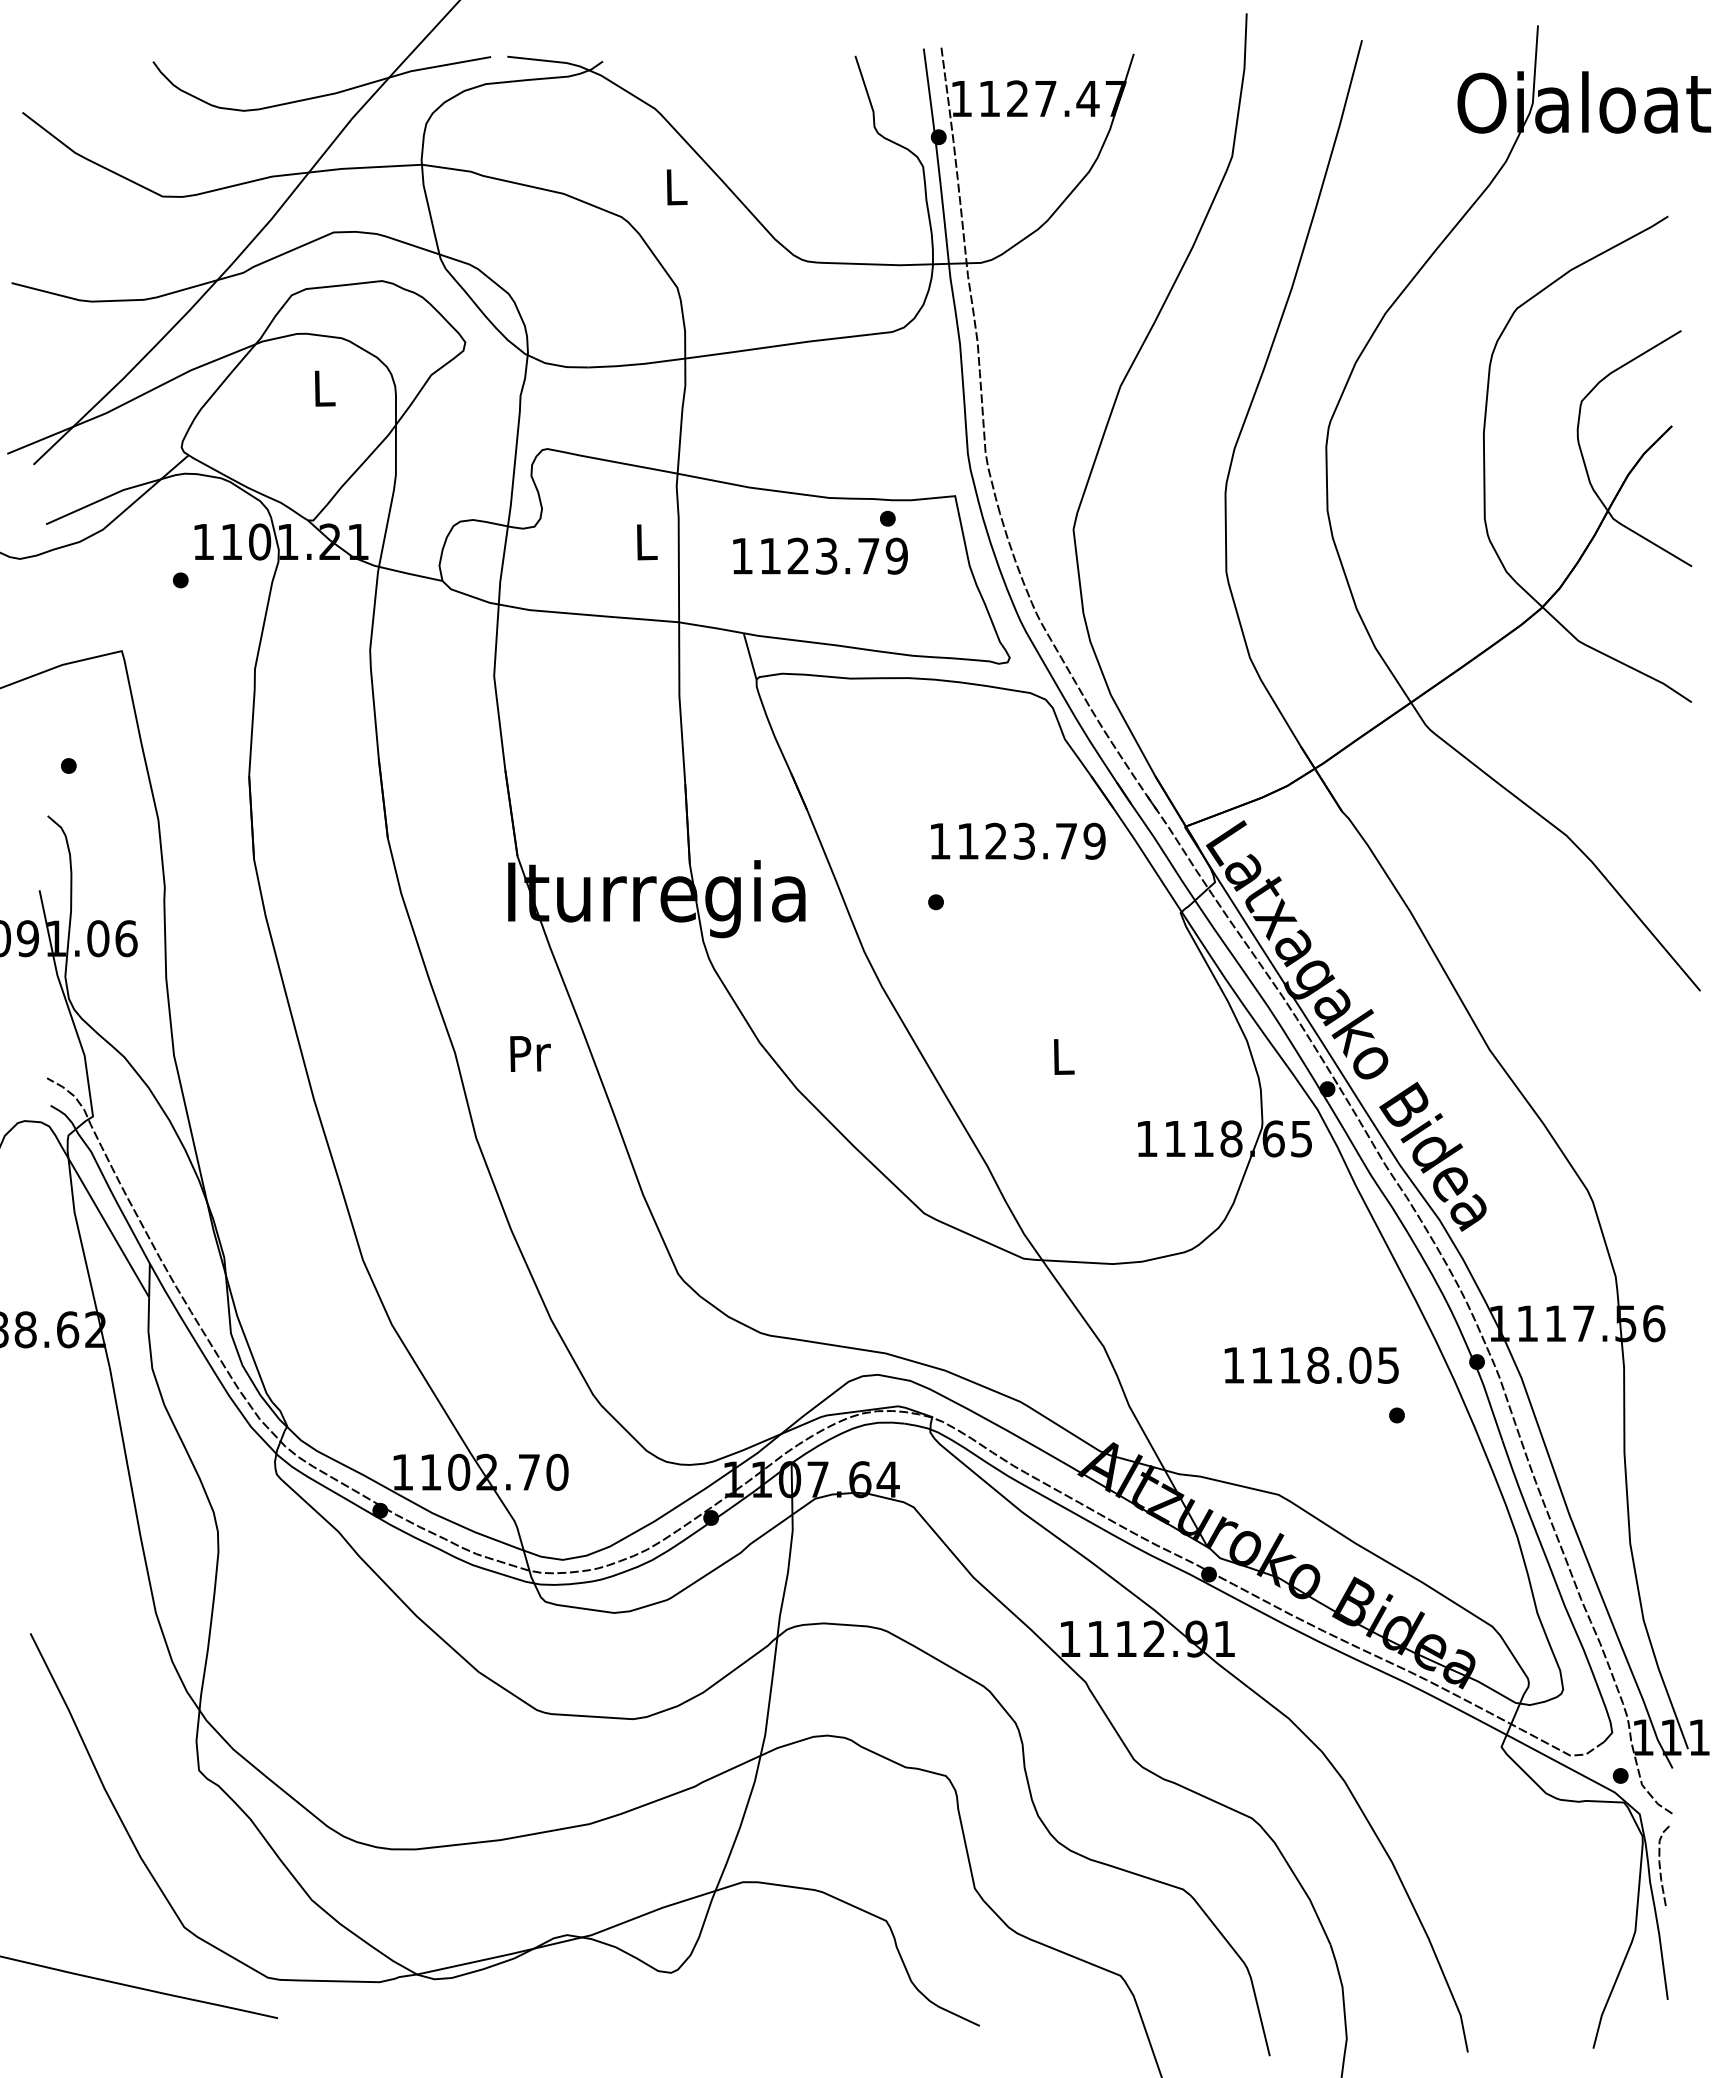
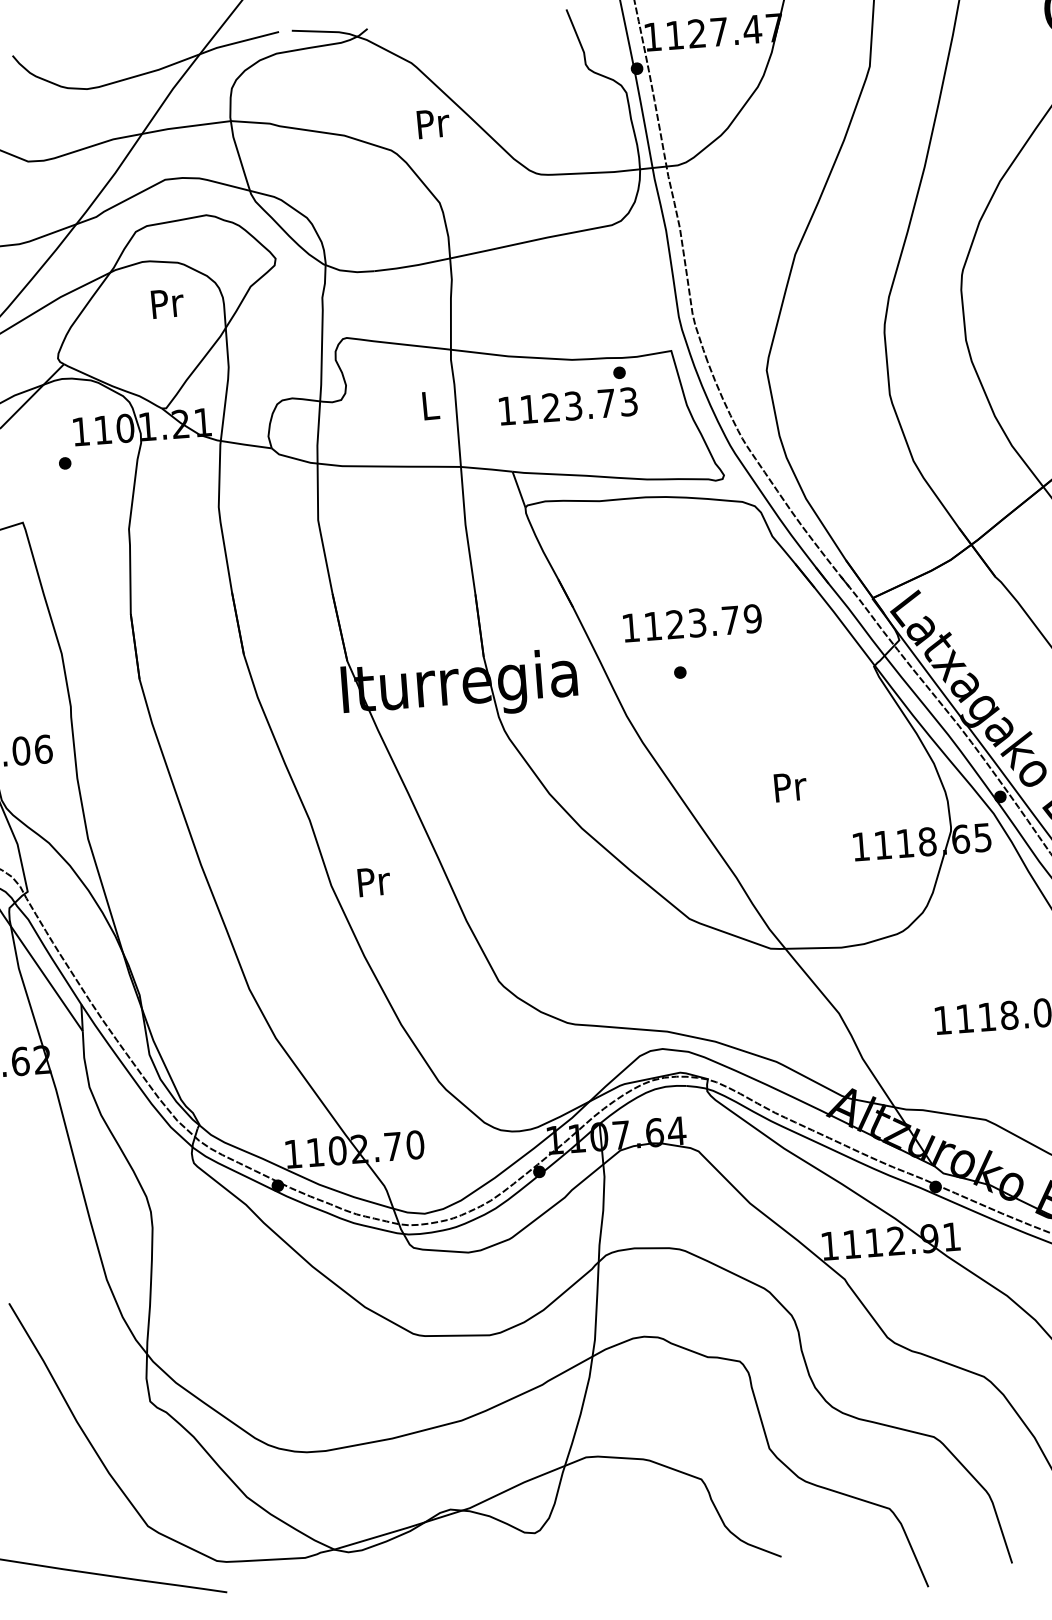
text: (676, 187) -> (433, 123), L -> Pr
text: (324, 388) -> (167, 303), L -> Pr
text: (896, 555) -> (628, 401), 1123.79 -> 1123.73
text: (1018, 840) -> (692, 622), moved
text: (530, 1053) -> (374, 881), moved
text: (1064, 1057) -> (790, 787), L -> Pr

